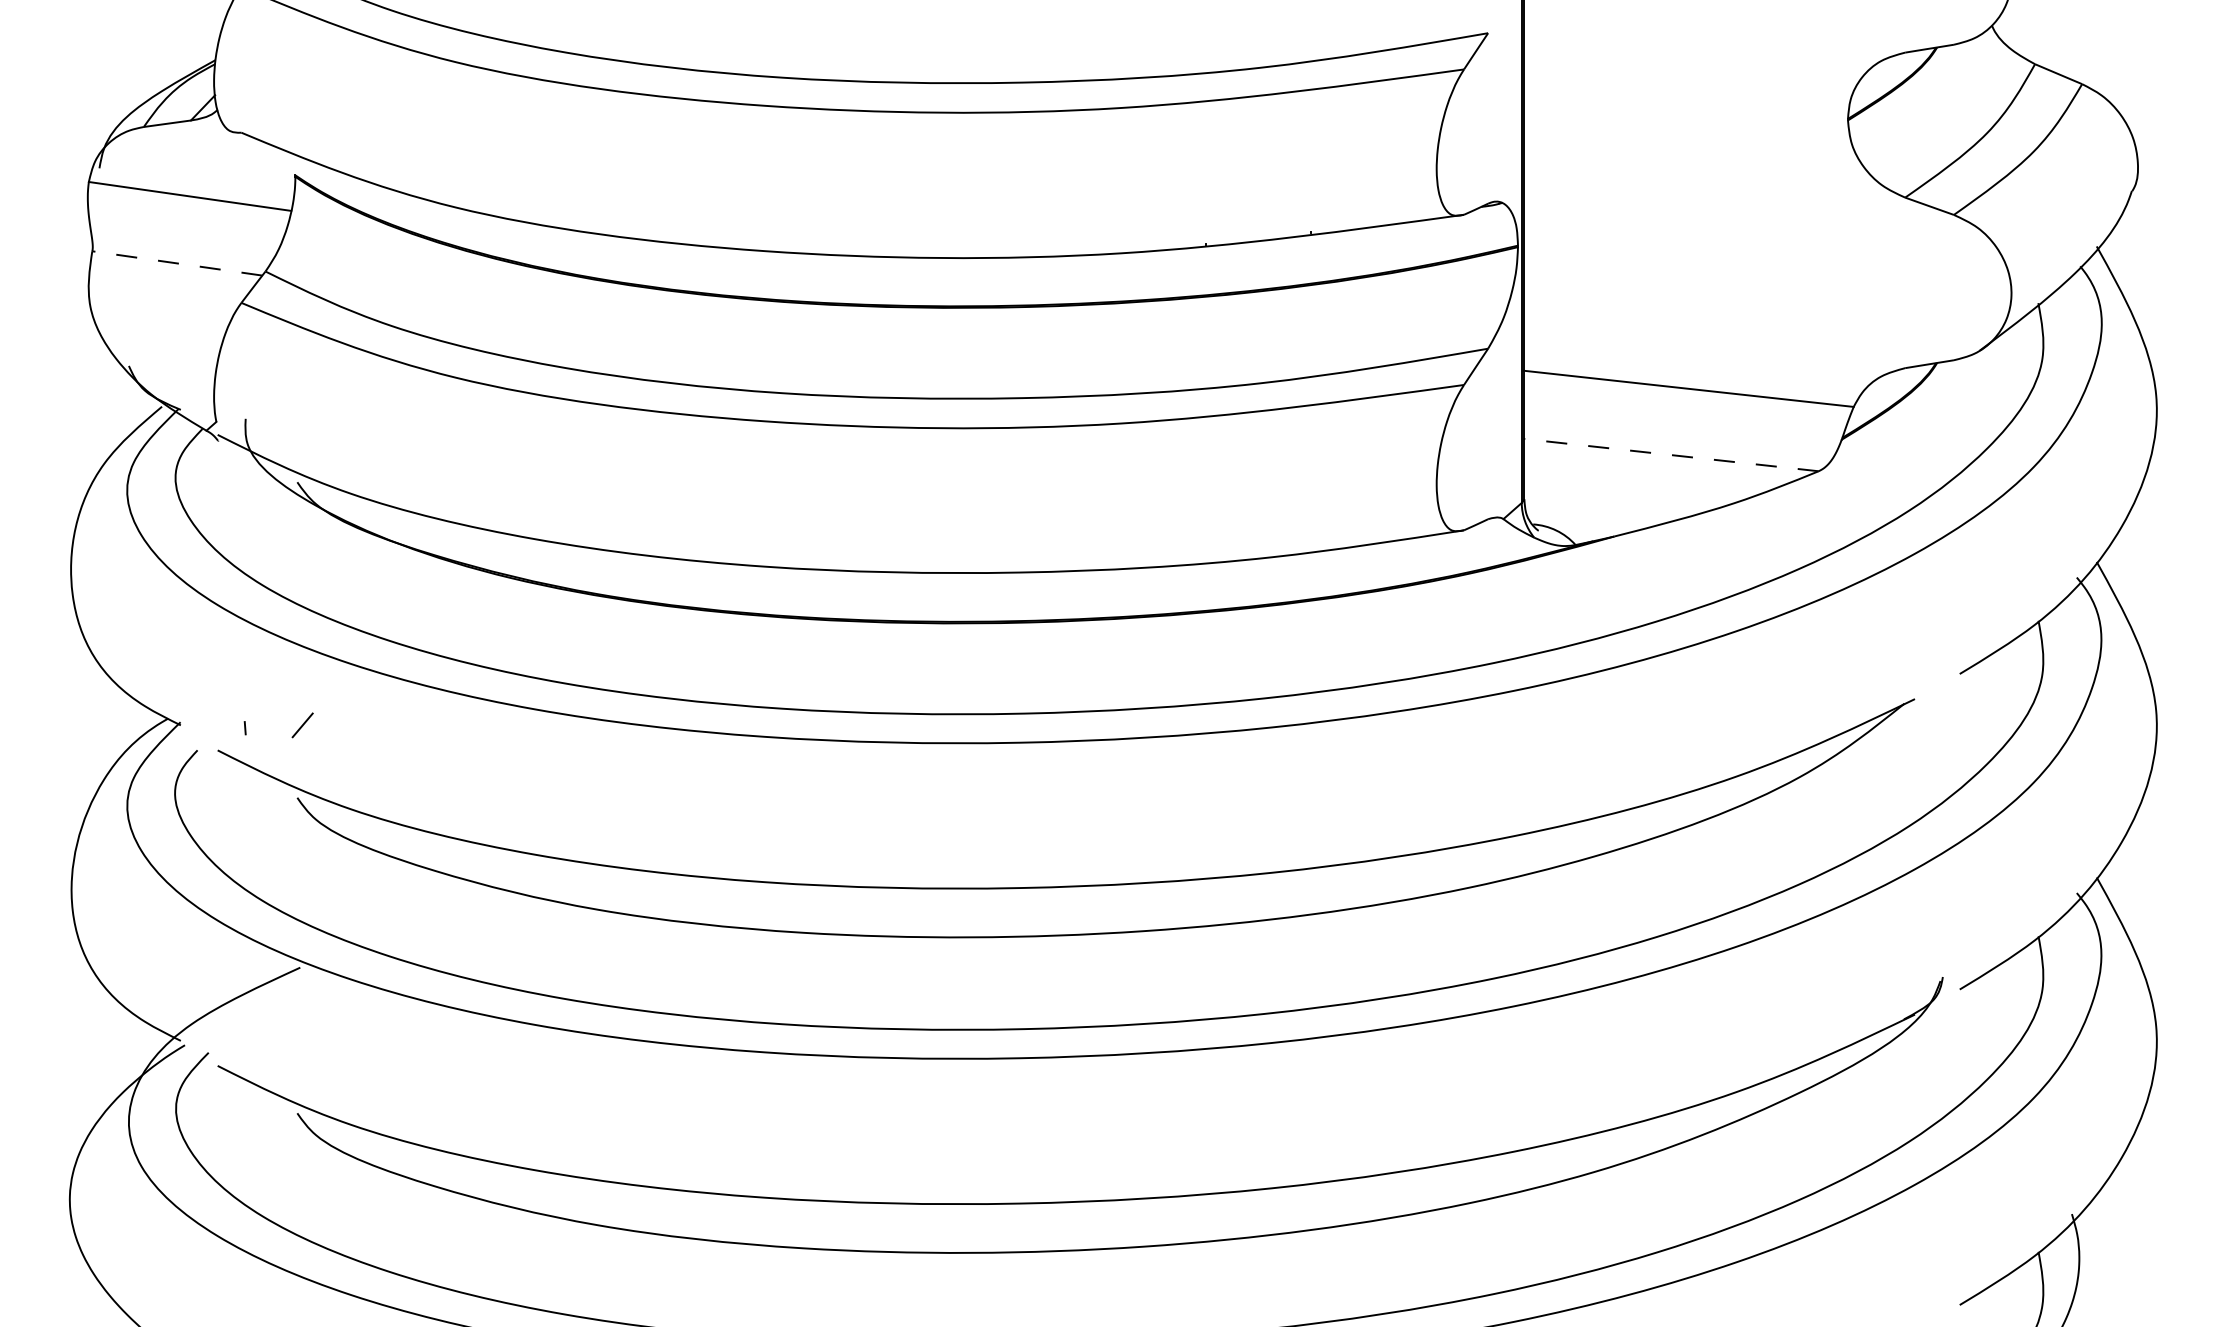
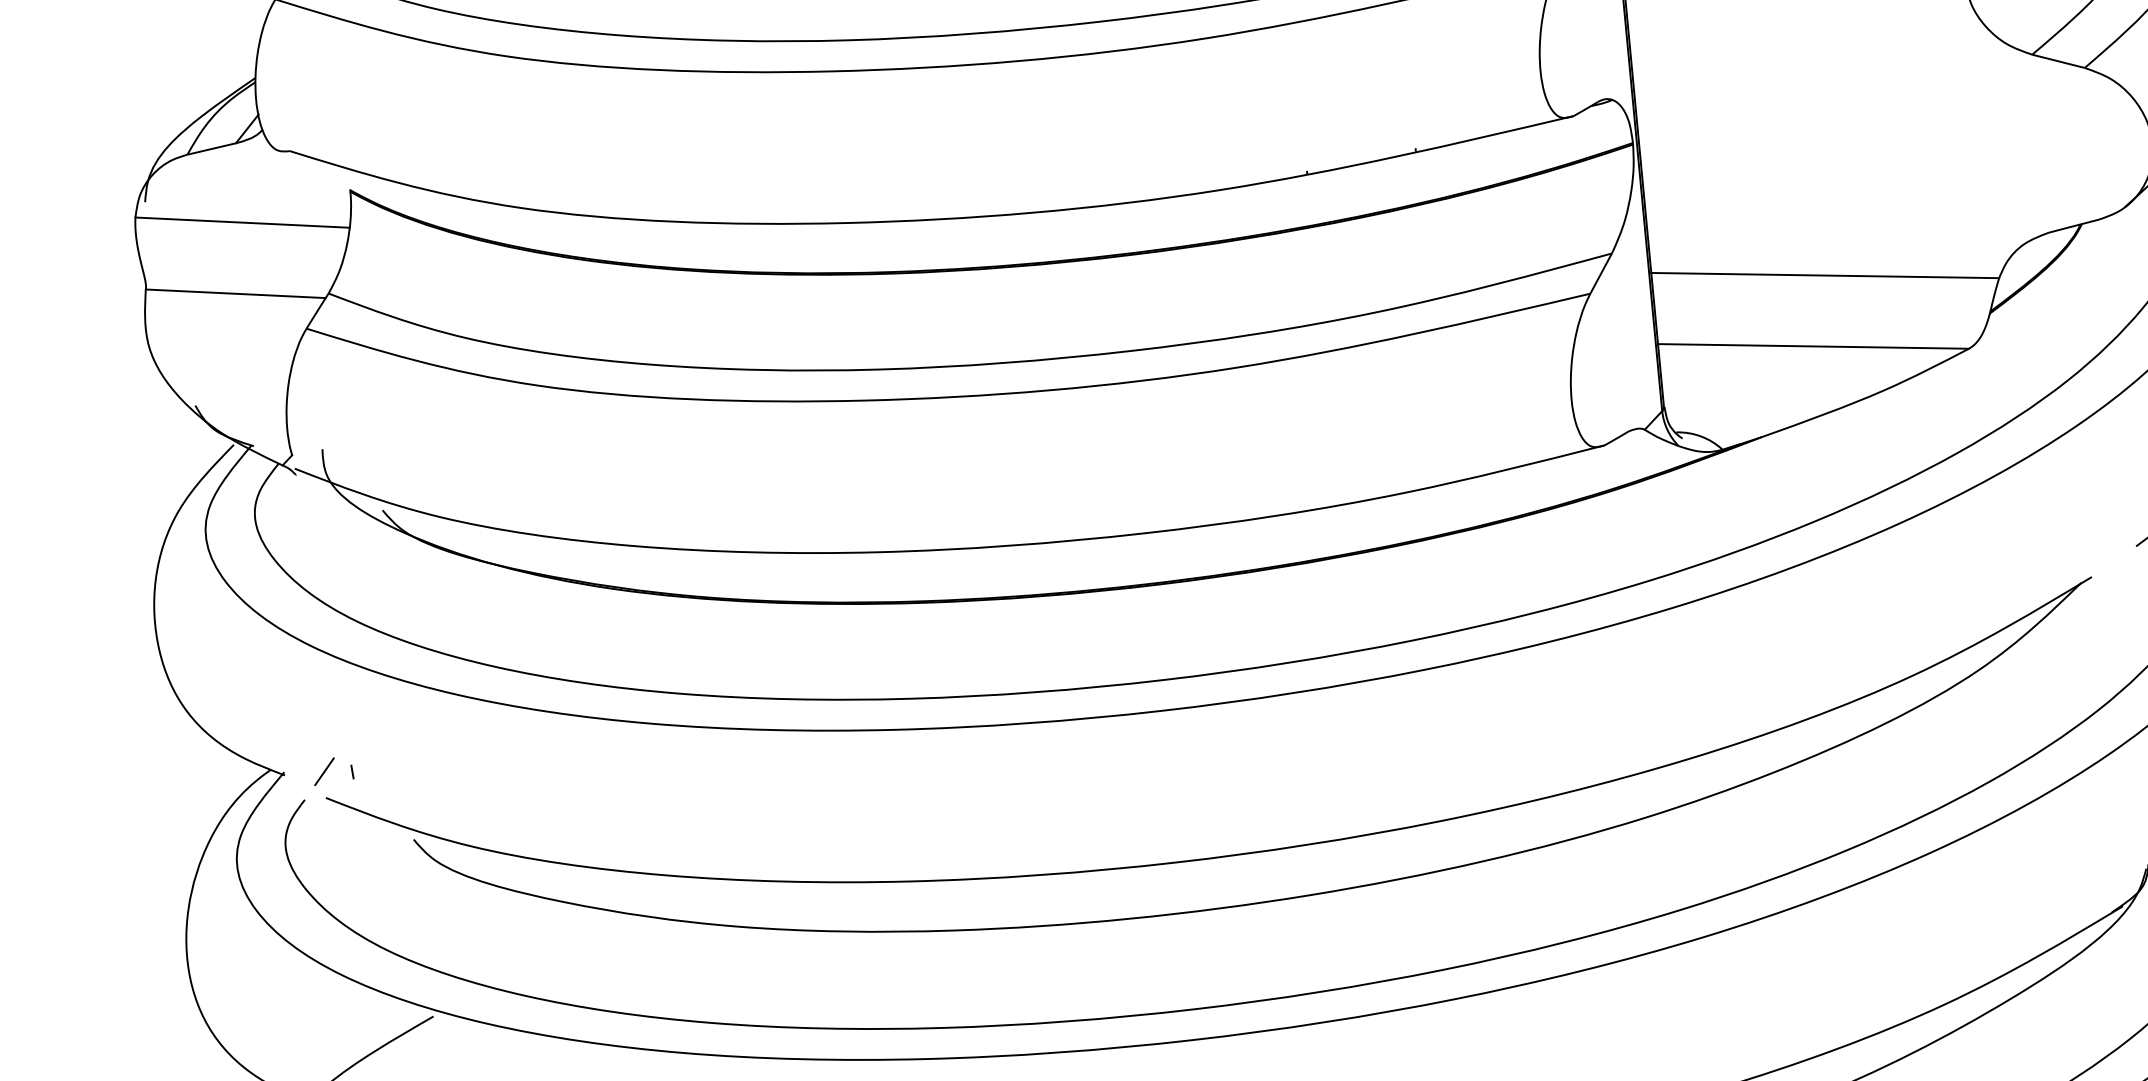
line: (177, 263) -> (235, 293), dashed -> solid
line: (1670, 455) -> (1812, 346), dashed -> solid
line: (302, 725) -> (324, 771), moved

